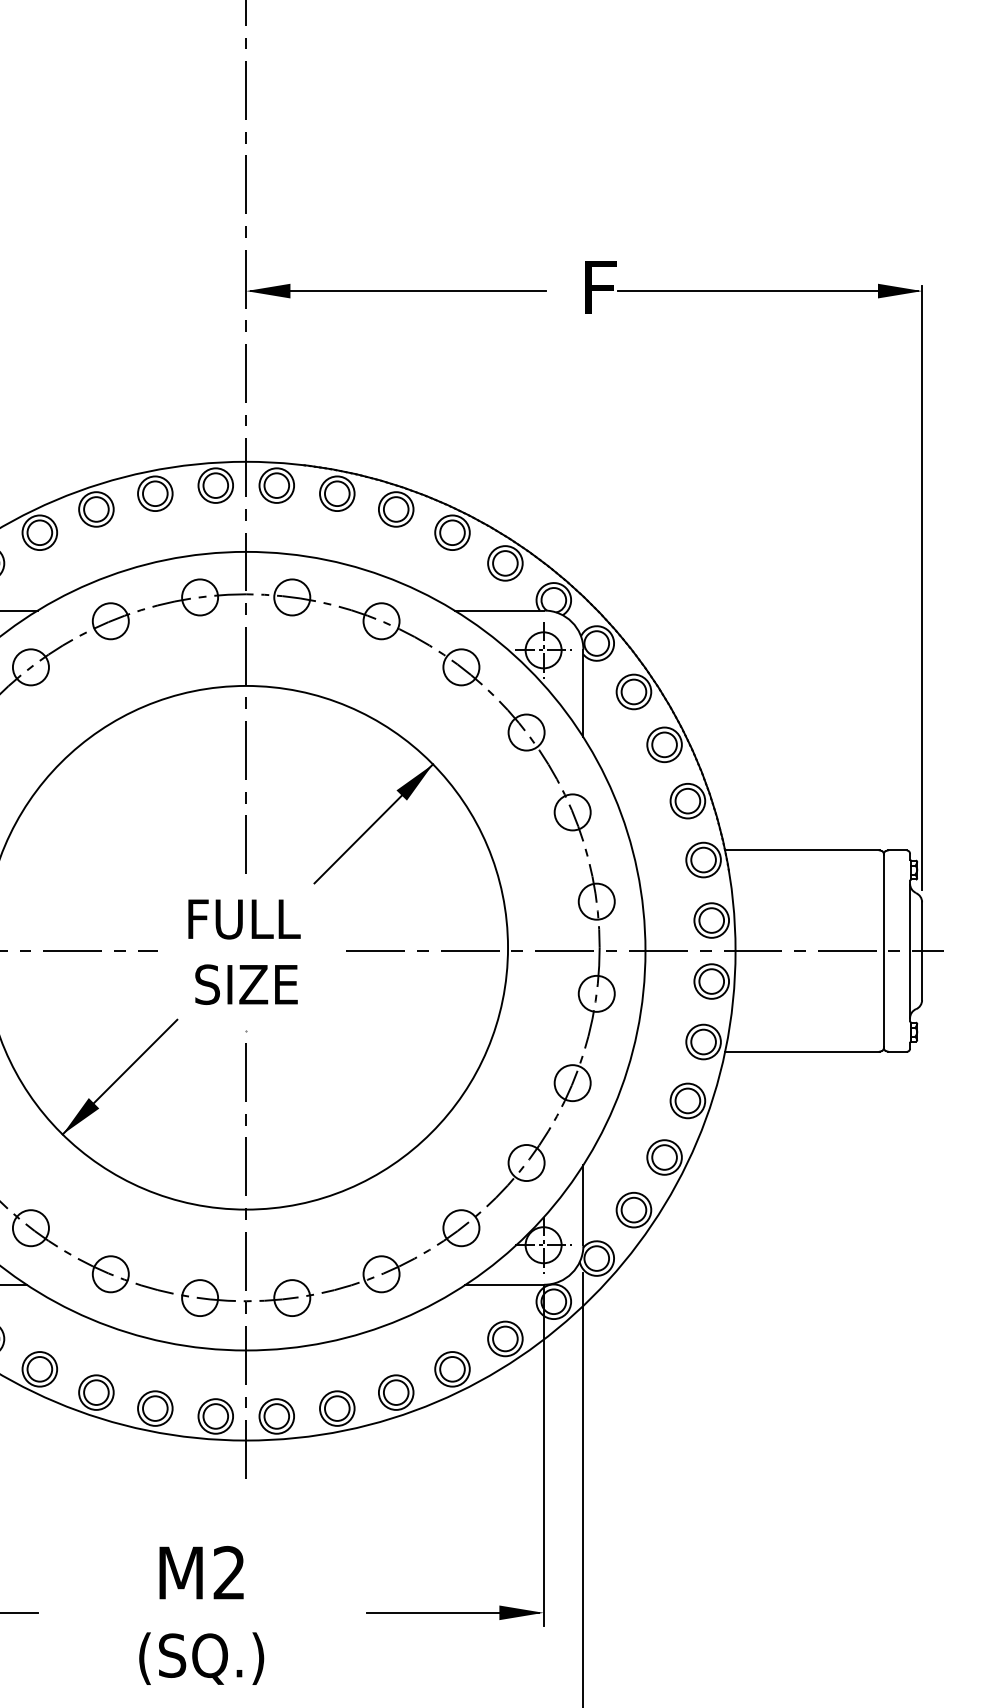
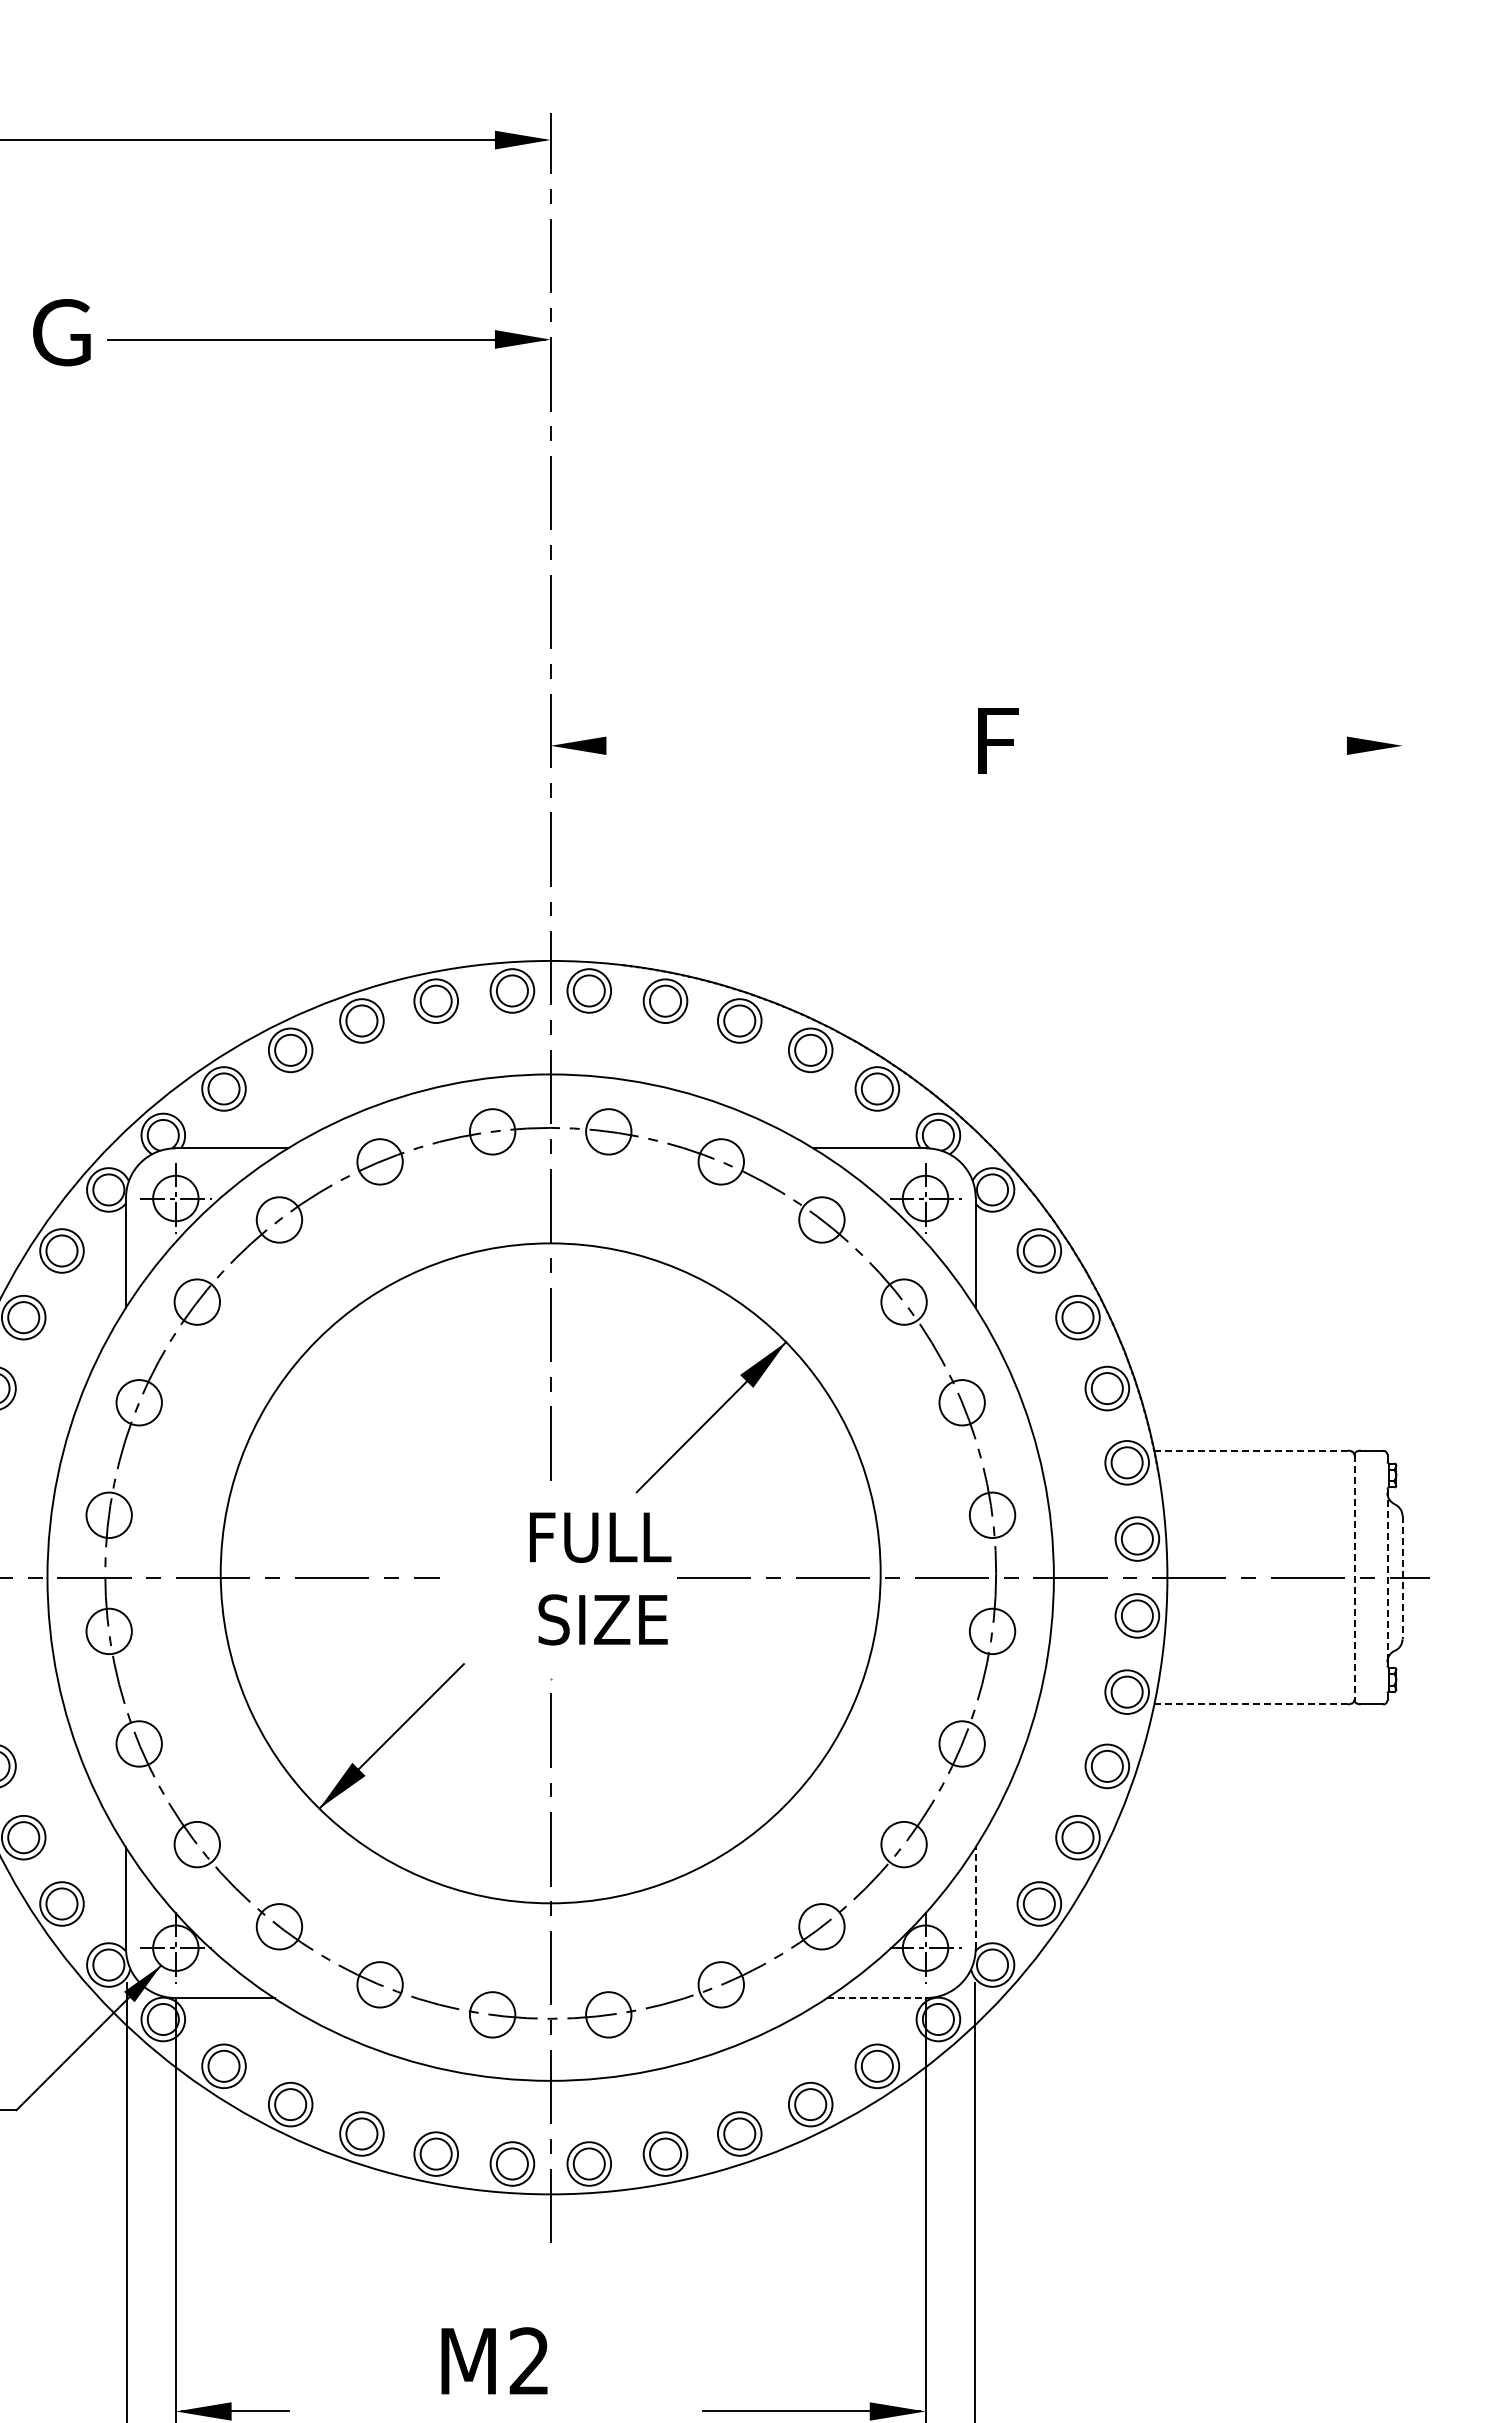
line: (398, 290) -> (742, 745), removed
line: (767, 290) -> (1207, 745), removed
line: (922, 587) -> (1402, 1119), removed
line: (802, 850) -> (1251, 1450), solid -> dashed
line: (910, 949) -> (1387, 1575), solid -> dashed
text: (244, 951) -> (600, 1578), moved
line: (884, 951) -> (1354, 1577), solid -> dashed
line: (922, 951) -> (1402, 1577), solid -> dashed
line: (802, 1051) -> (1251, 1704), solid -> dashed
line: (583, 1204) -> (975, 1897), solid -> dashed
line: (504, 1285) -> (876, 1998), solid -> dashed

